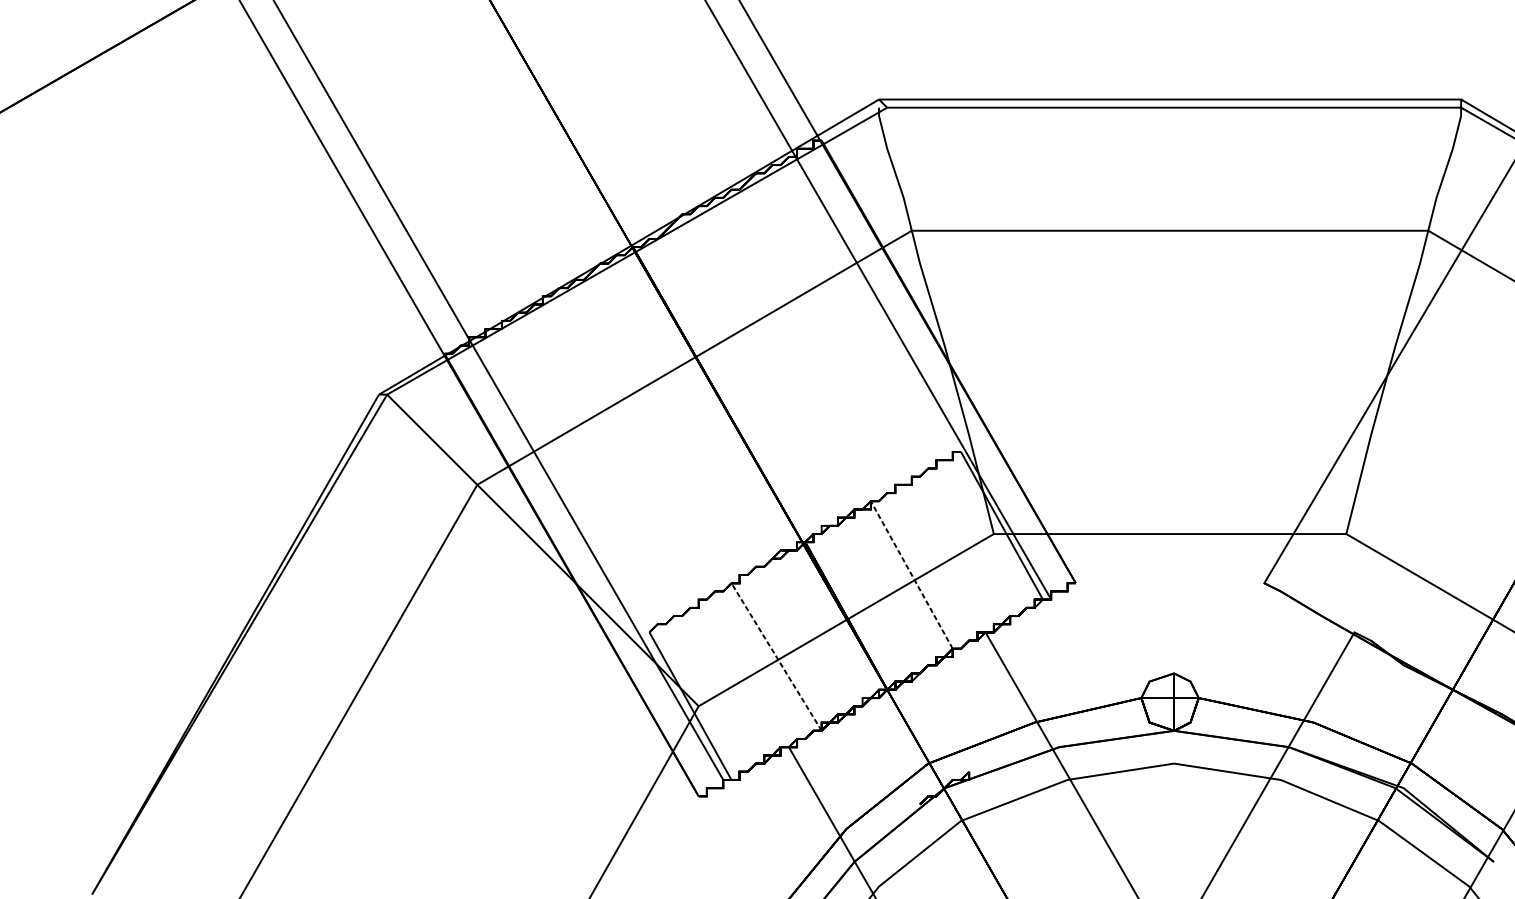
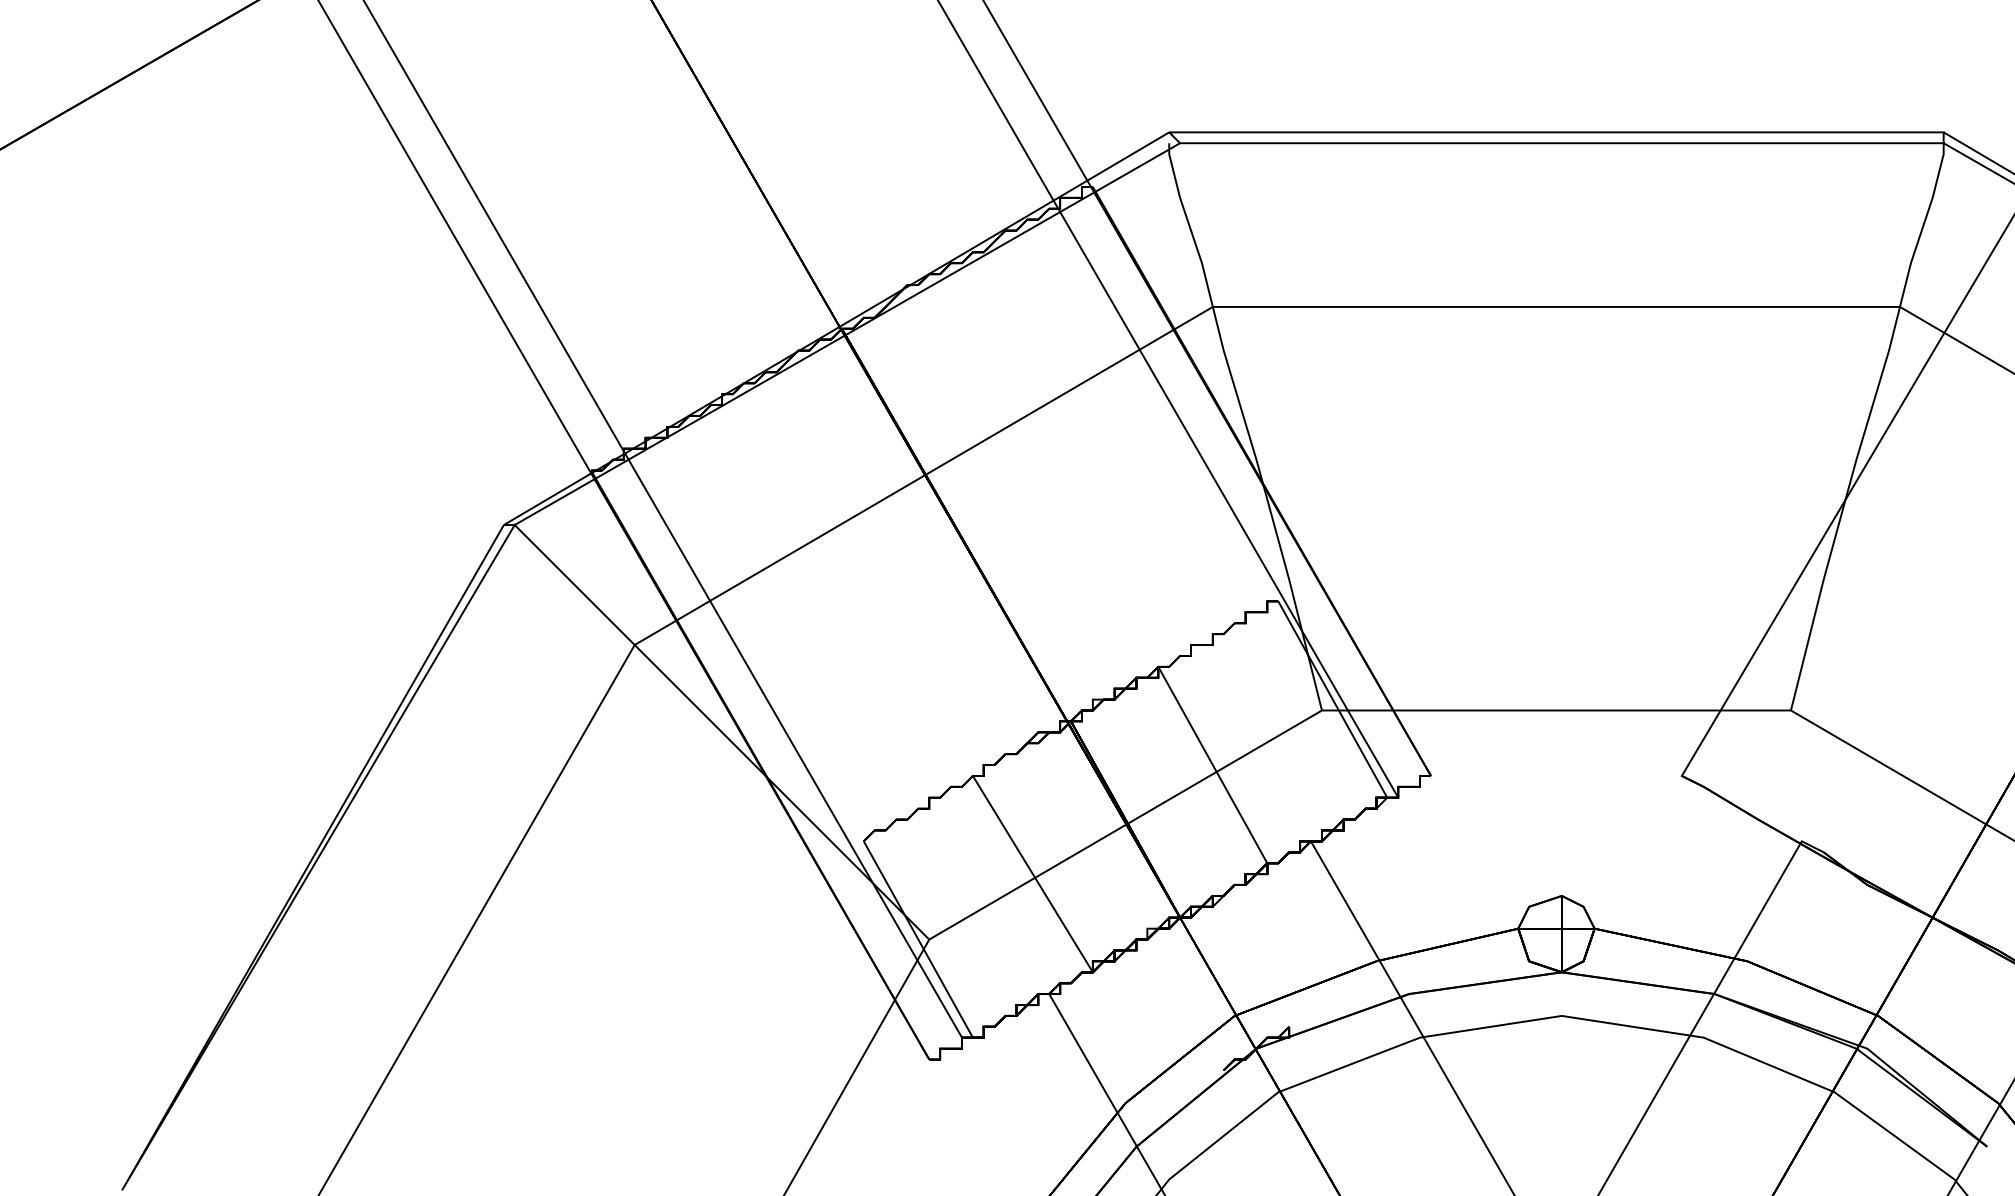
line: (911, 574) -> (1212, 764), dashed -> solid
line: (776, 656) -> (1032, 873), dashed -> solid

